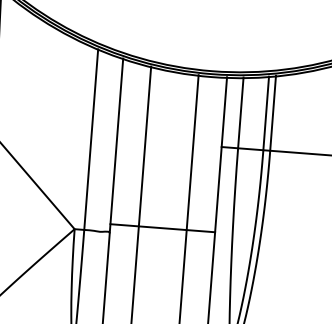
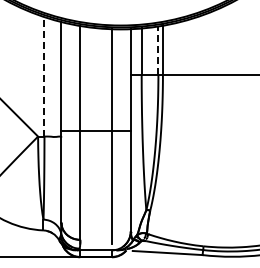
line: (266, 113) -> (158, 50), solid -> dashed
line: (91, 139) -> (44, 76), solid -> dashed

